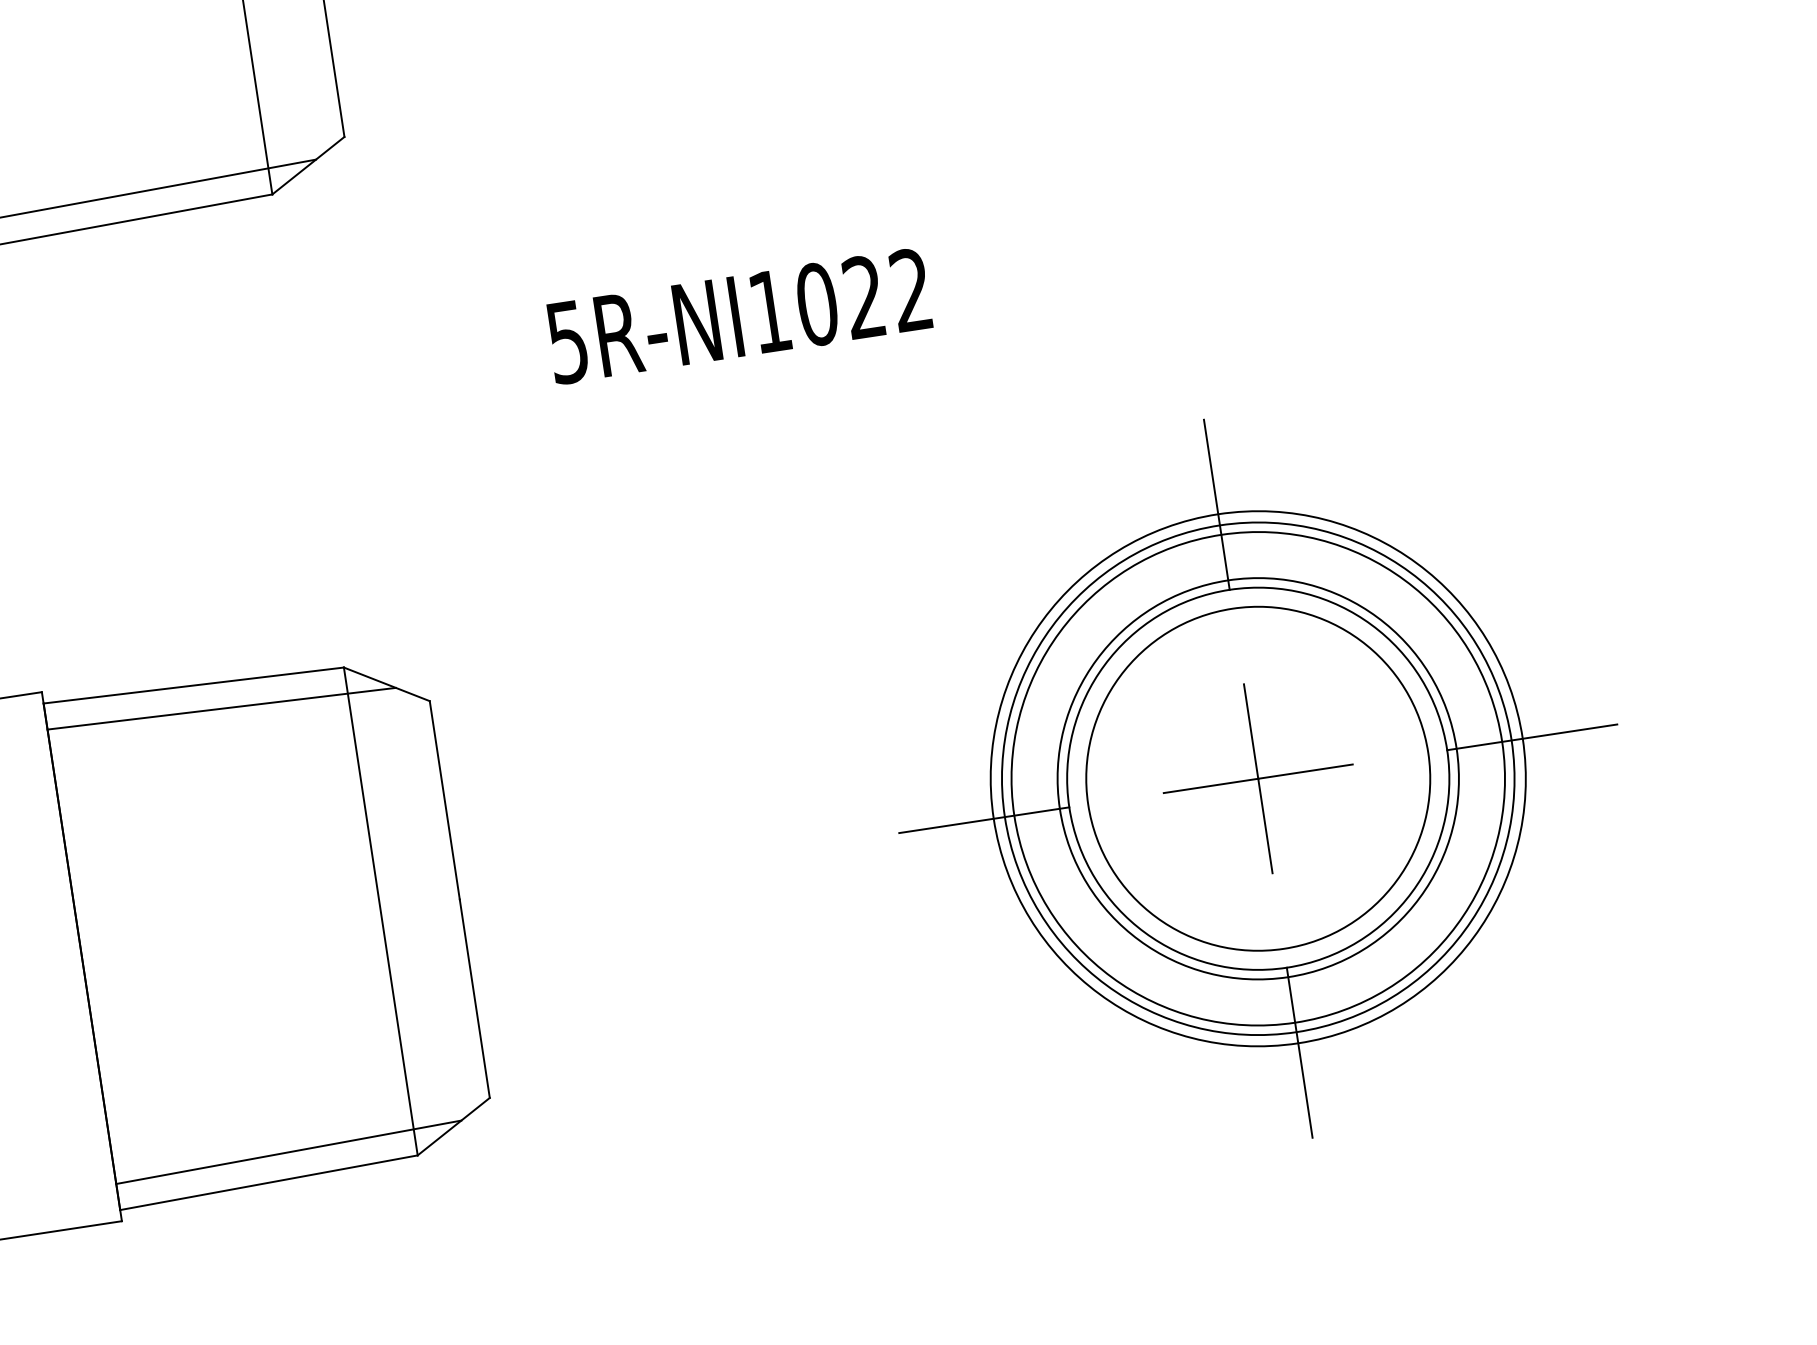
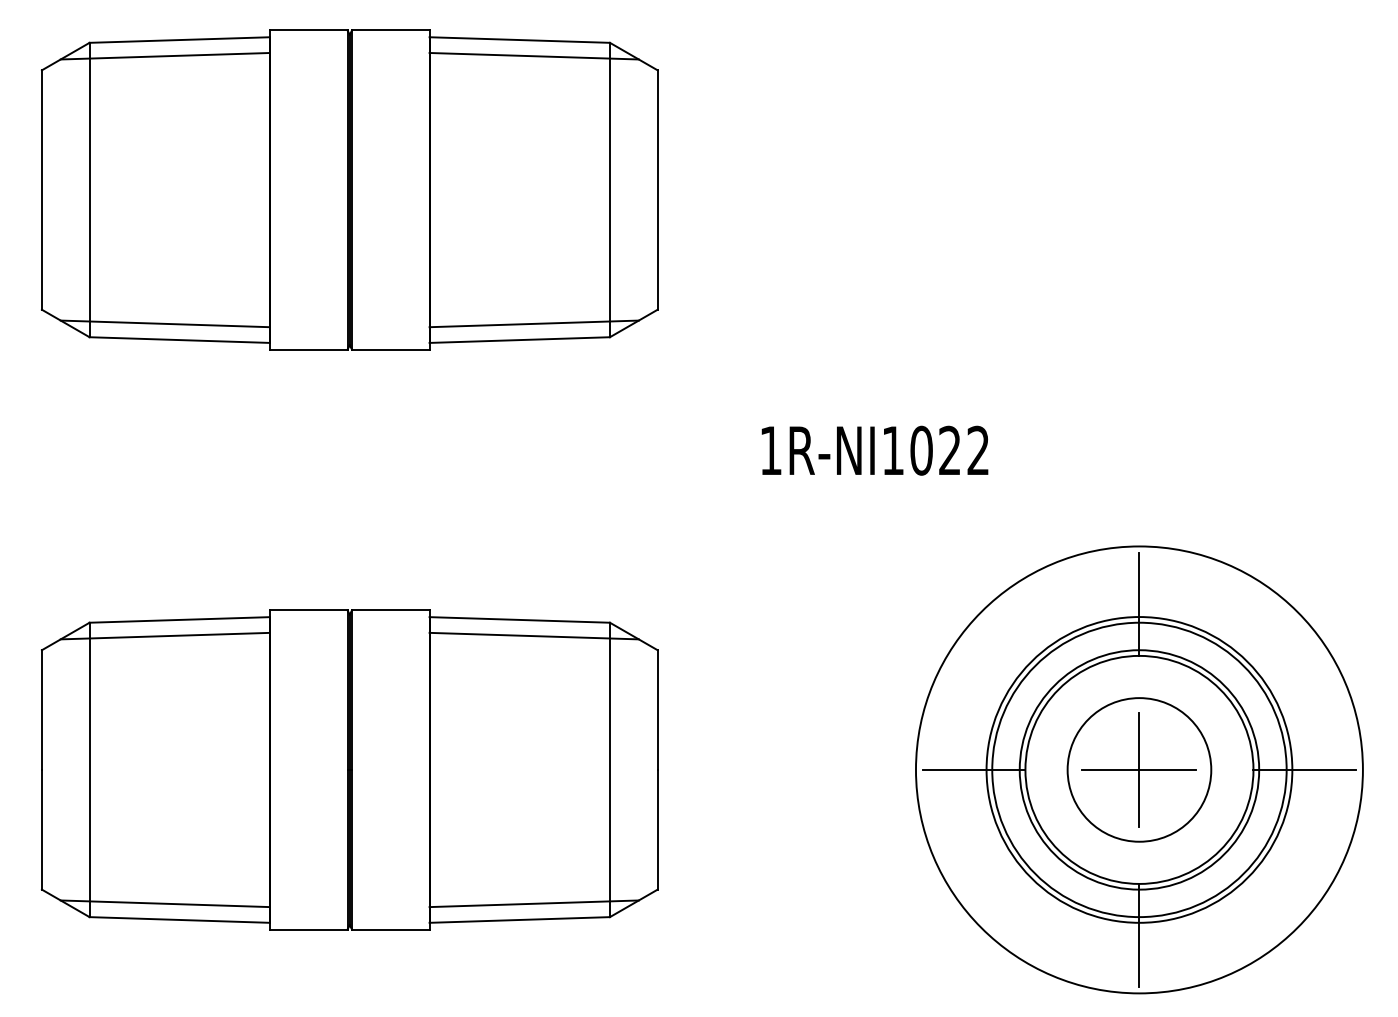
text: (566, 341) -> (770, 450), 5R-NI1022 -> 1R-NI1022
circle: (1258, 778) -> (1139, 769), size x0.7
circle: (1258, 778) -> (1139, 769), size x1.4

